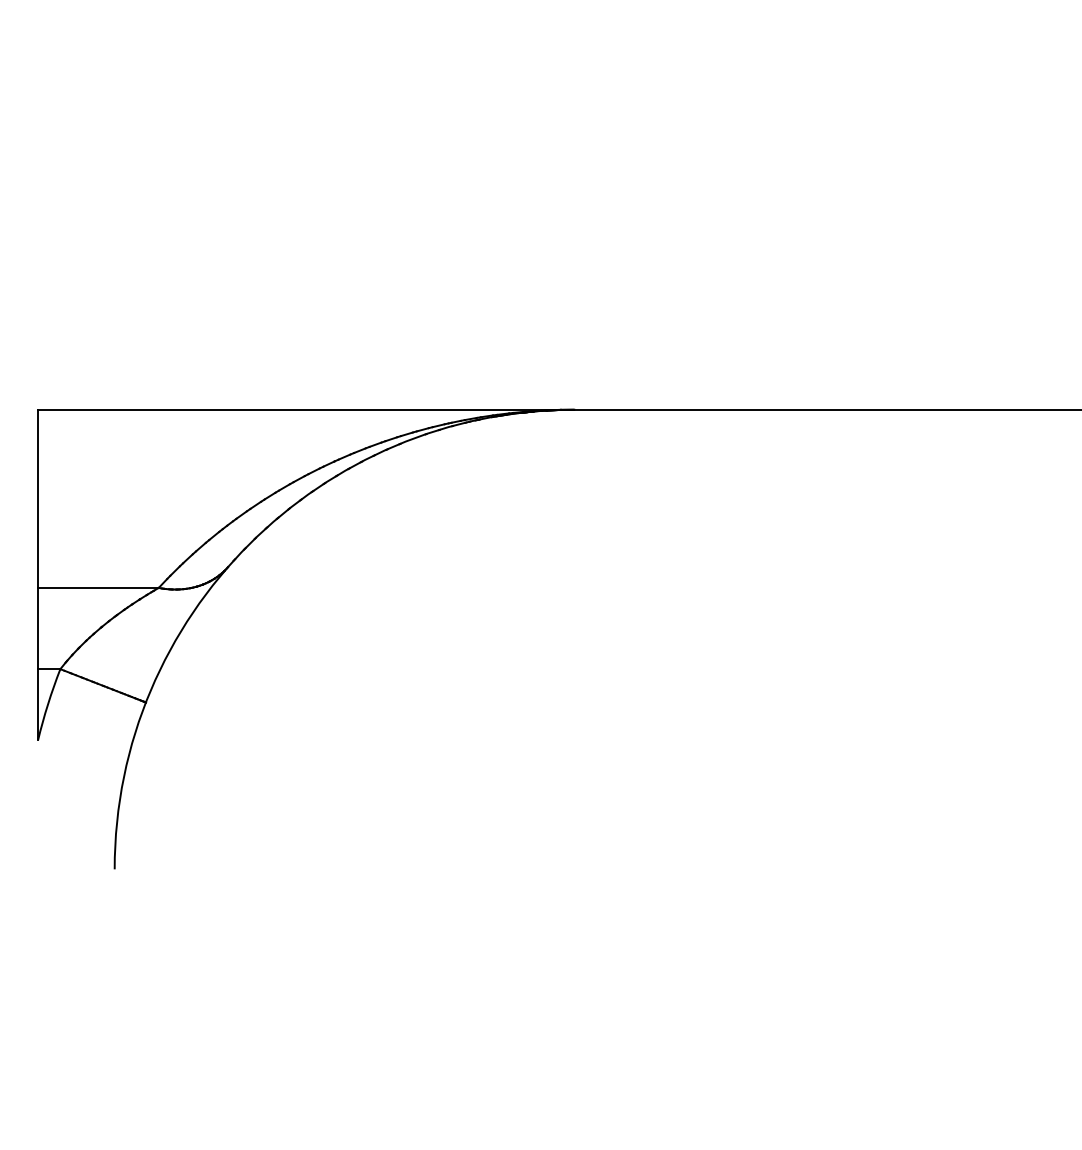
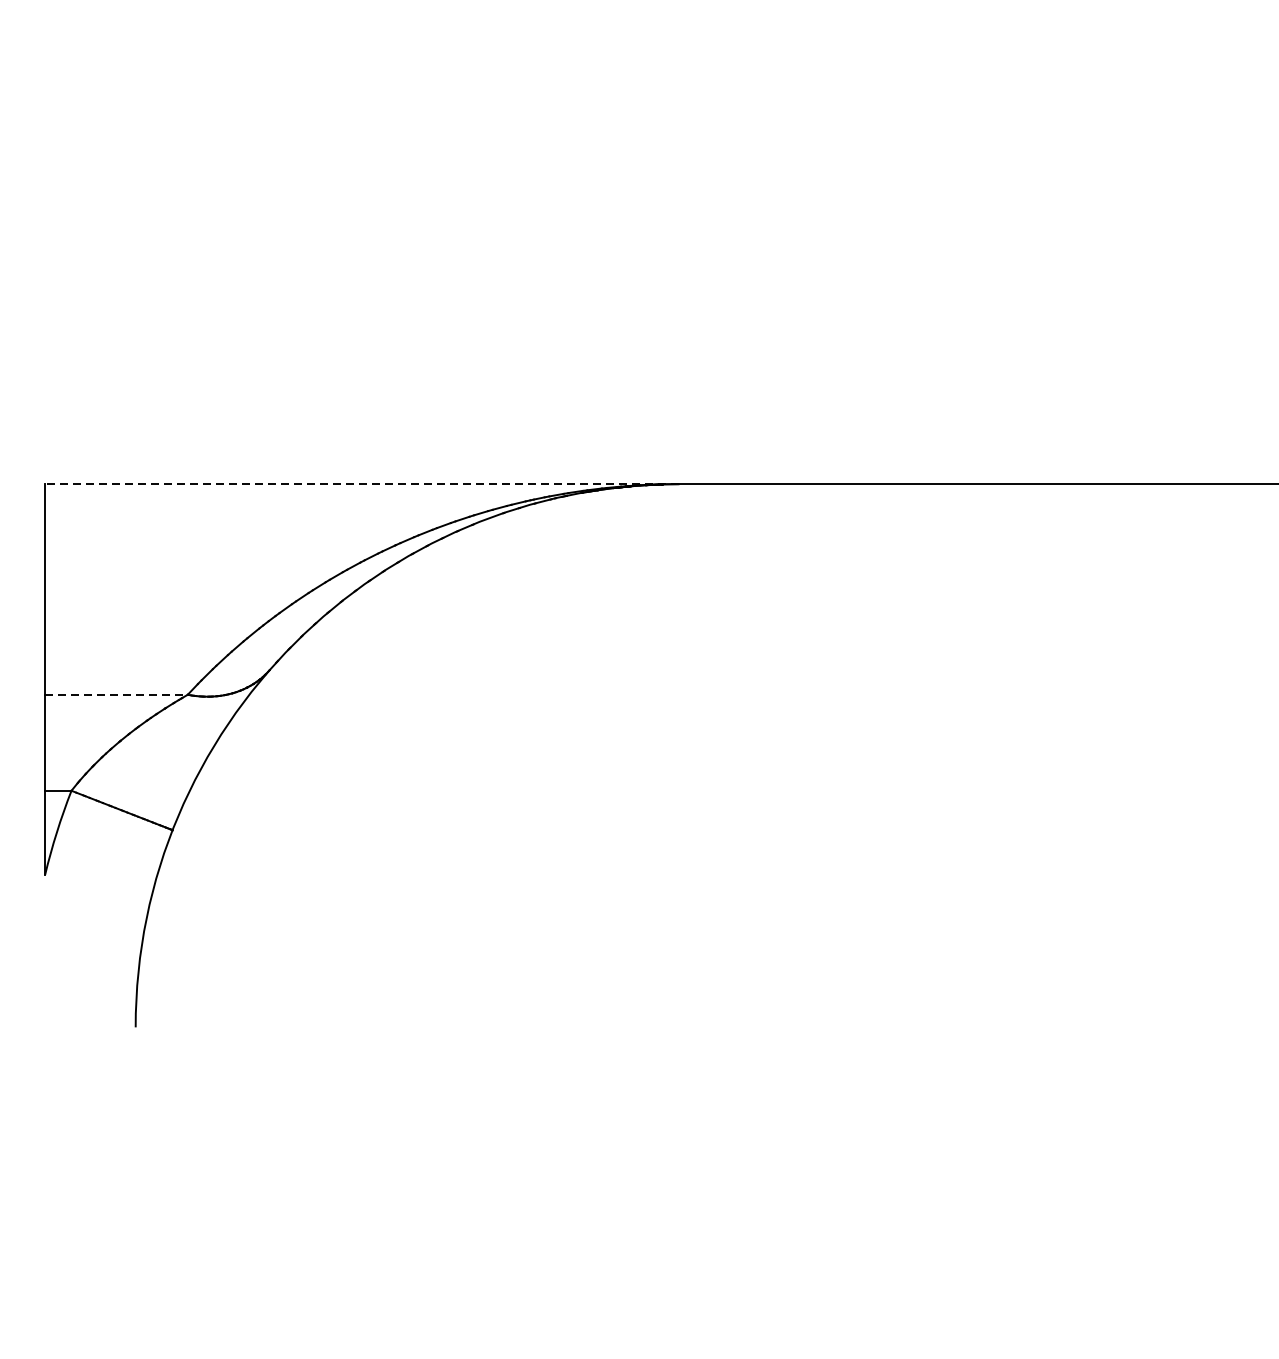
line: (305, 409) -> (361, 483), solid -> dashed
line: (98, 587) -> (116, 694), solid -> dashed

